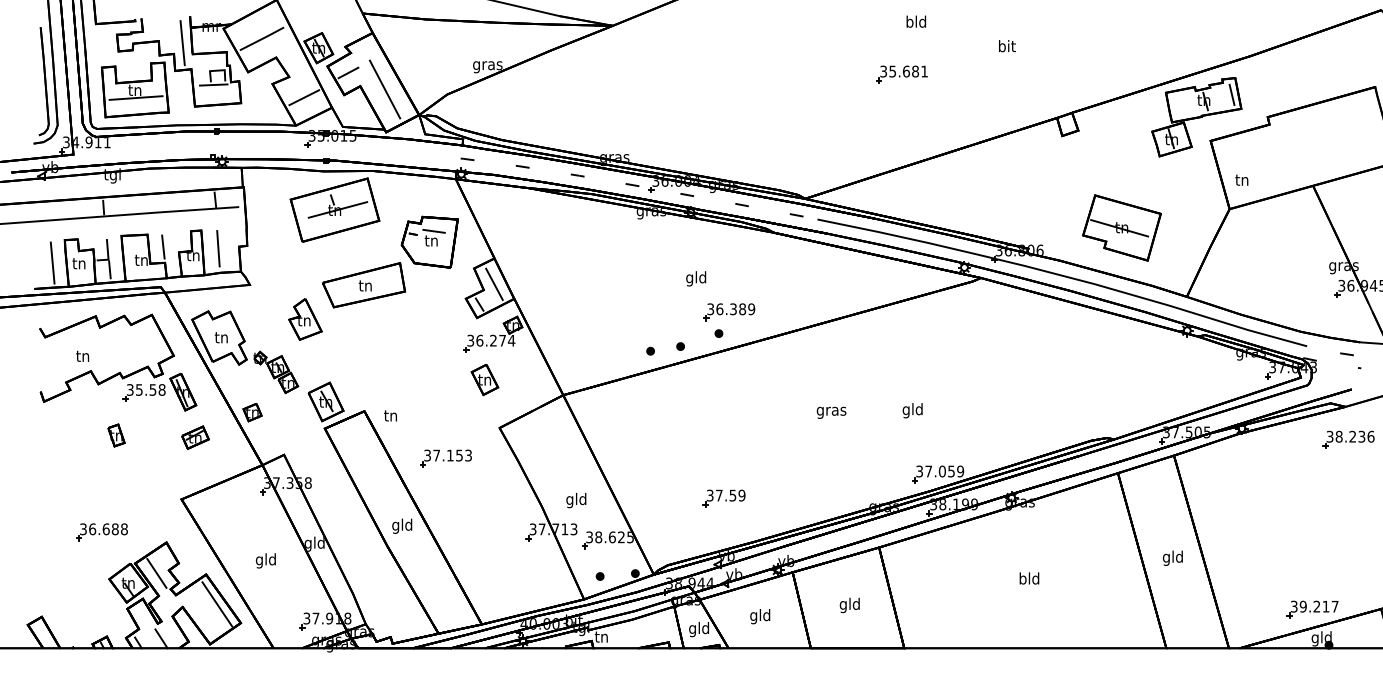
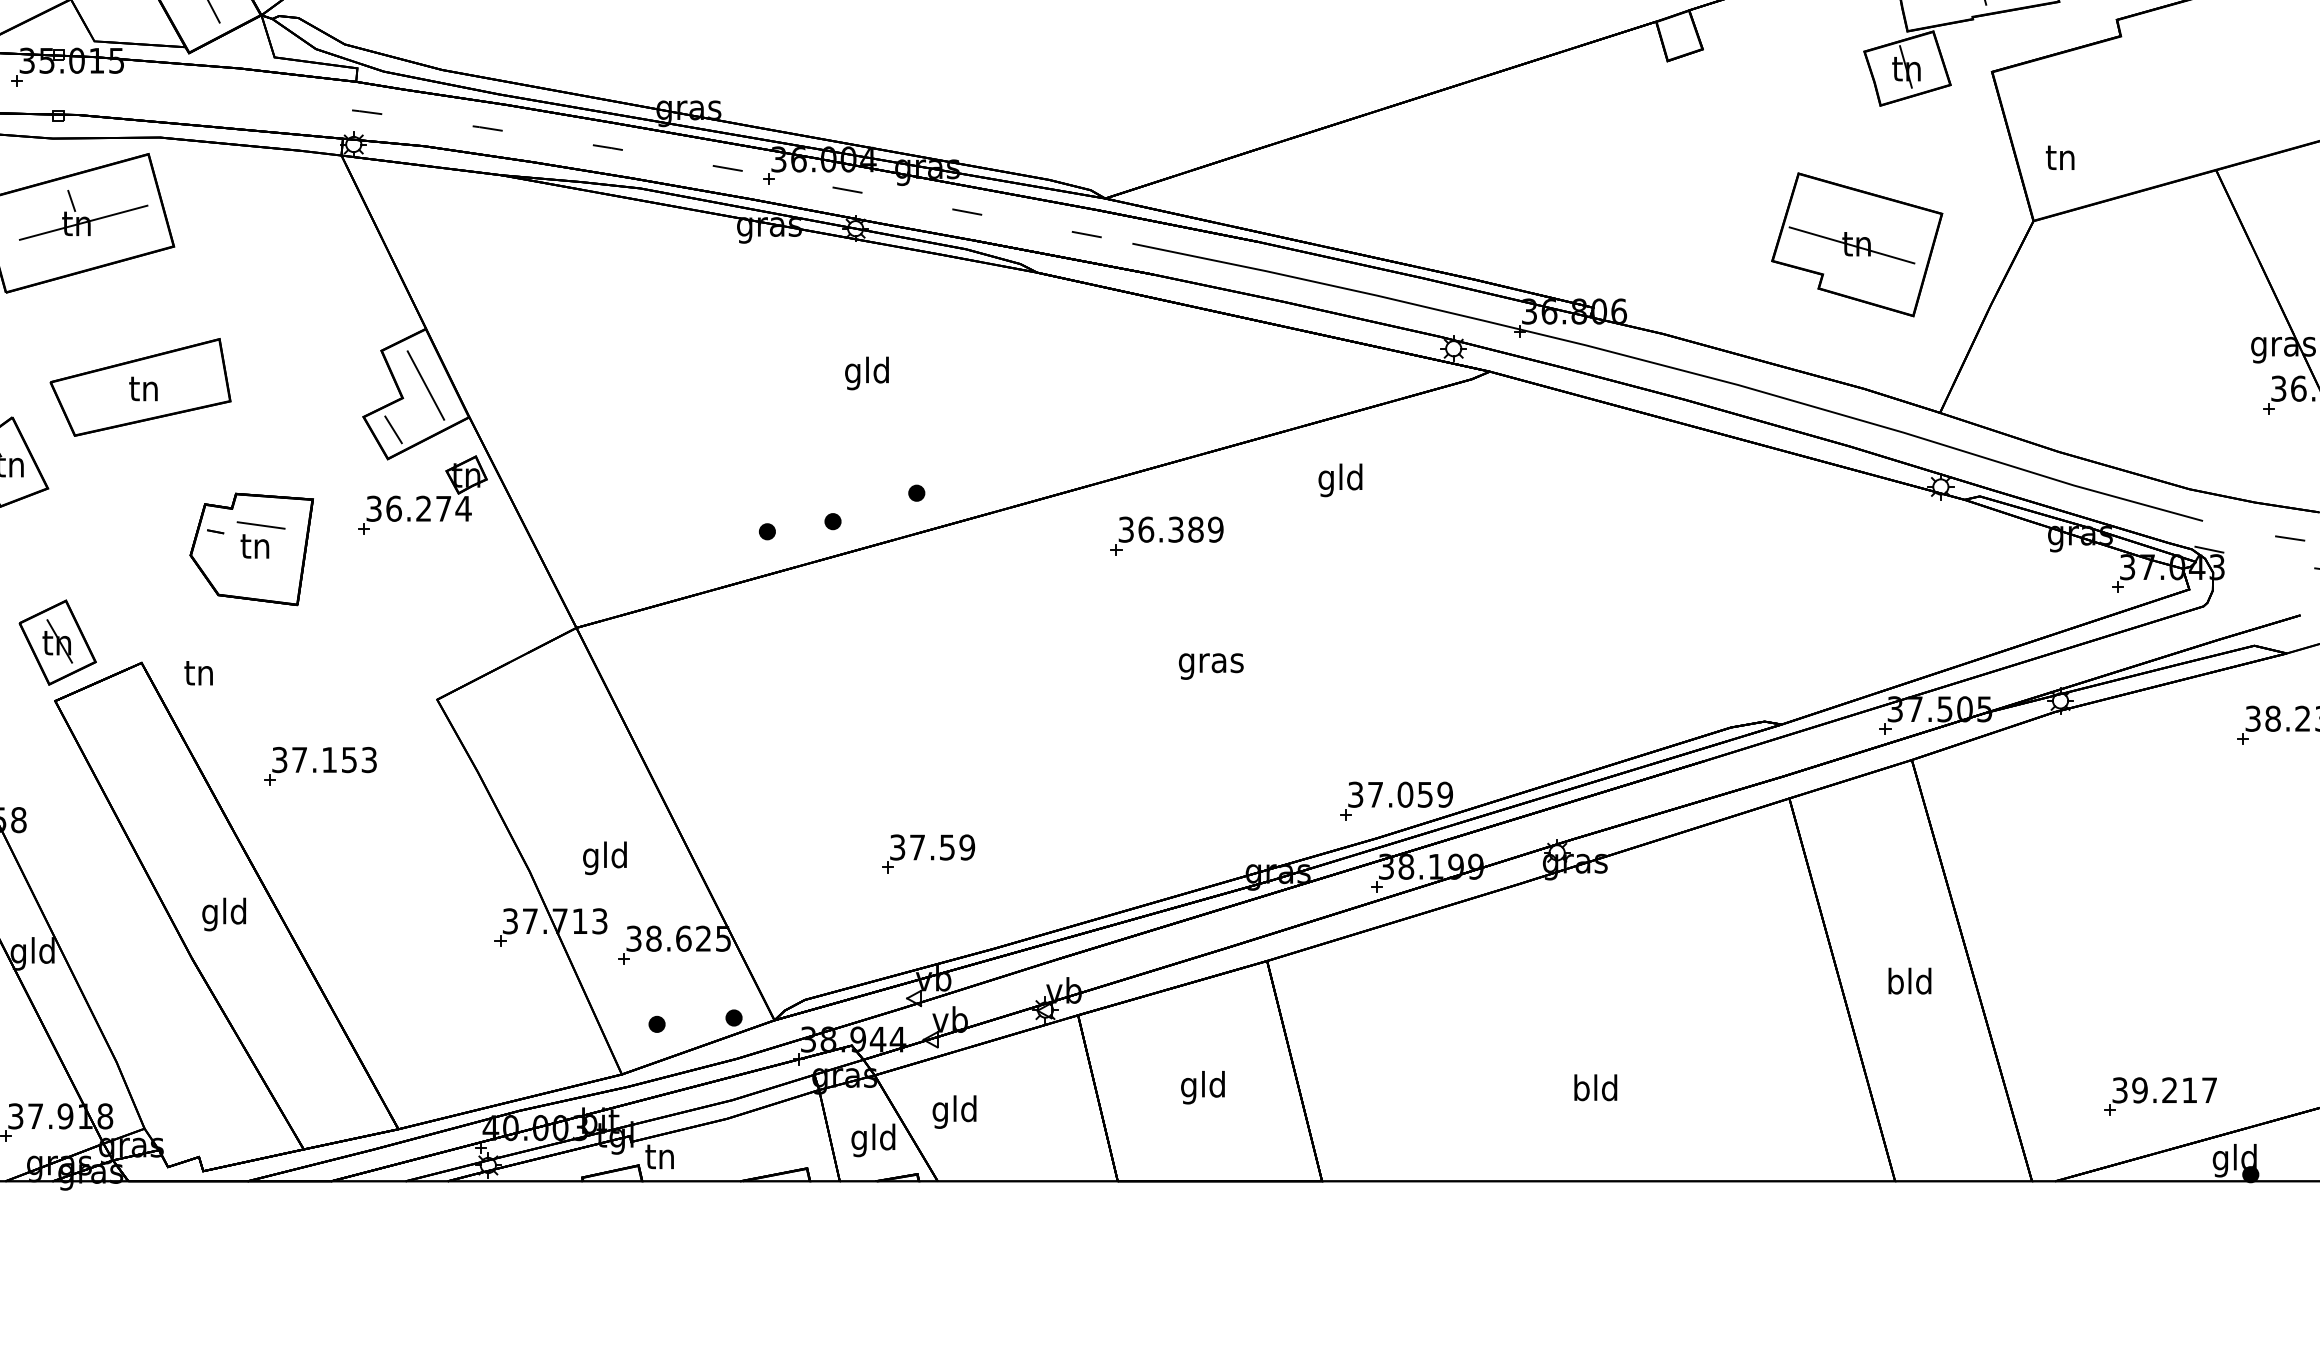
part: (1121, 227) -> (1856, 243), moved
part: (429, 241) -> (251, 547), moved
part: (729, 312) -> (1167, 536), moved
part: (484, 380) -> (404, 595), removed
text: (912, 410) -> (1340, 479), moved
text: (831, 412) -> (1211, 665), moved
text: (1166, 557) -> (1895, 982), gld -> bld
text: (1029, 578) -> (1595, 1087), moved
part: (1312, 609) -> (2160, 1096), moved
text: (760, 616) -> (955, 1111), moved

